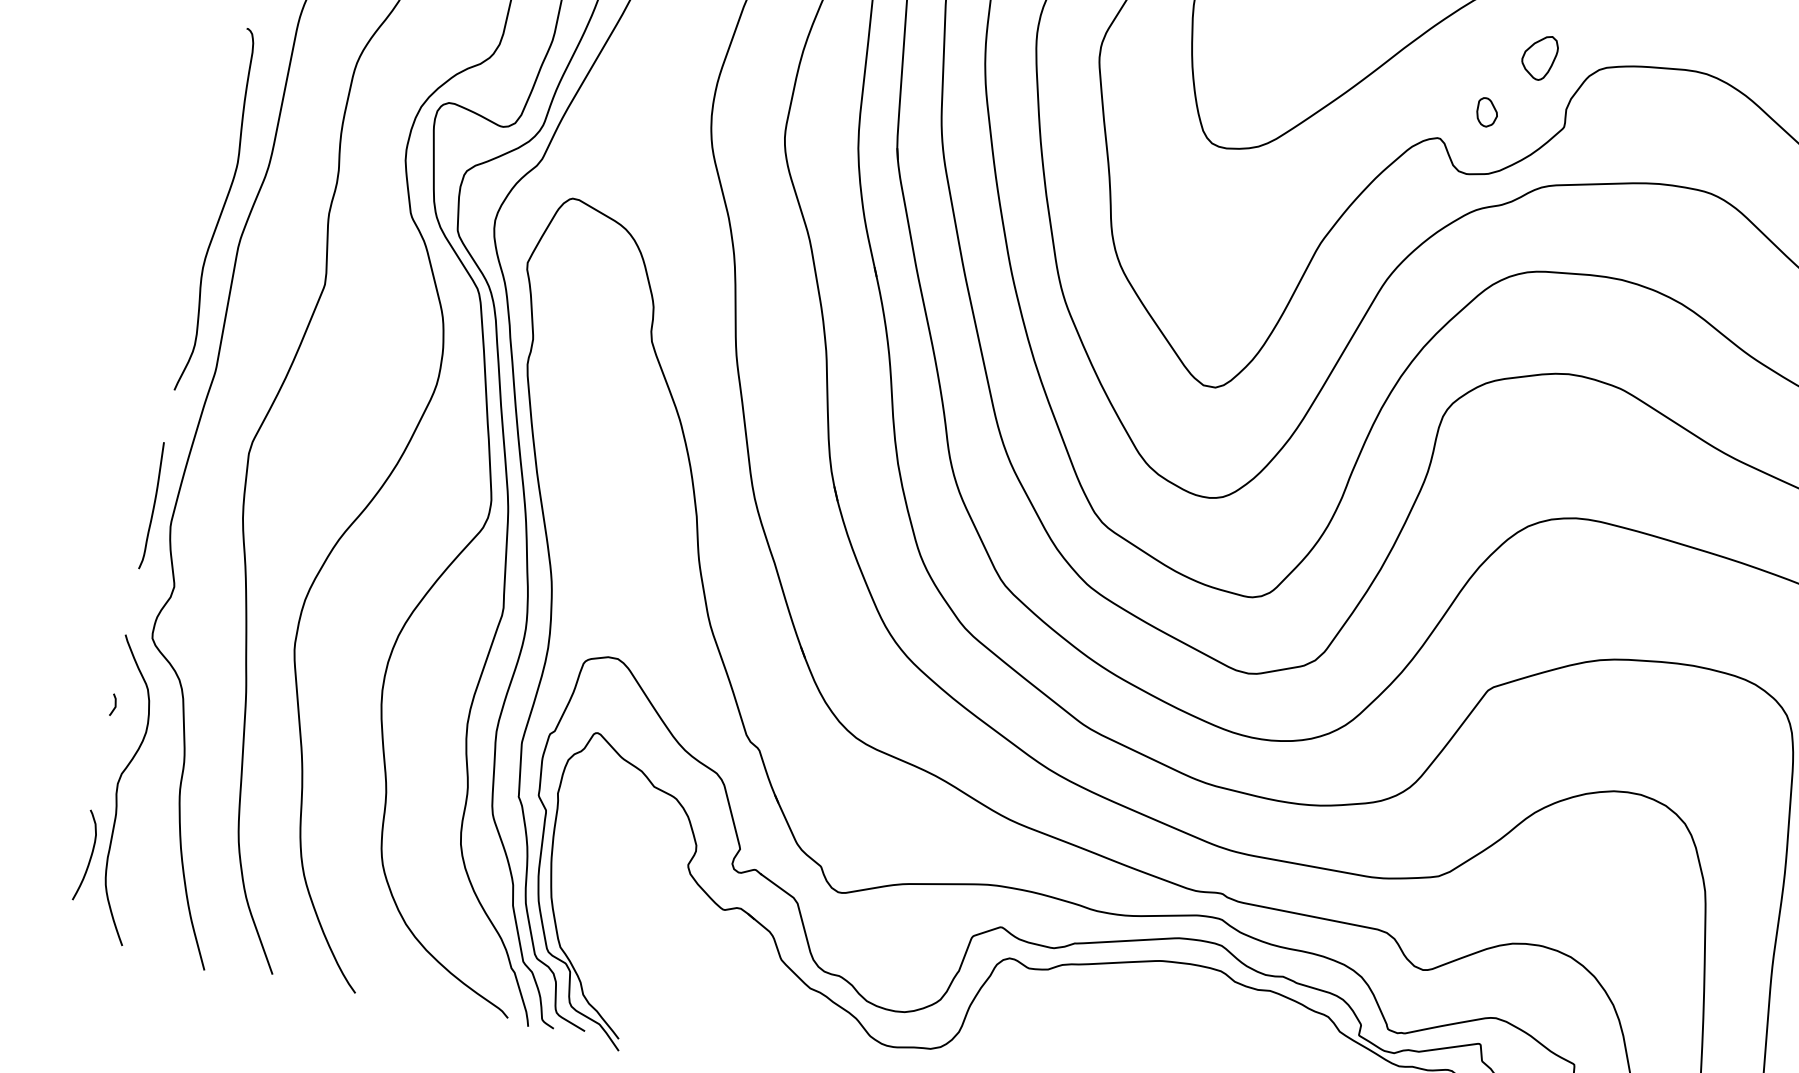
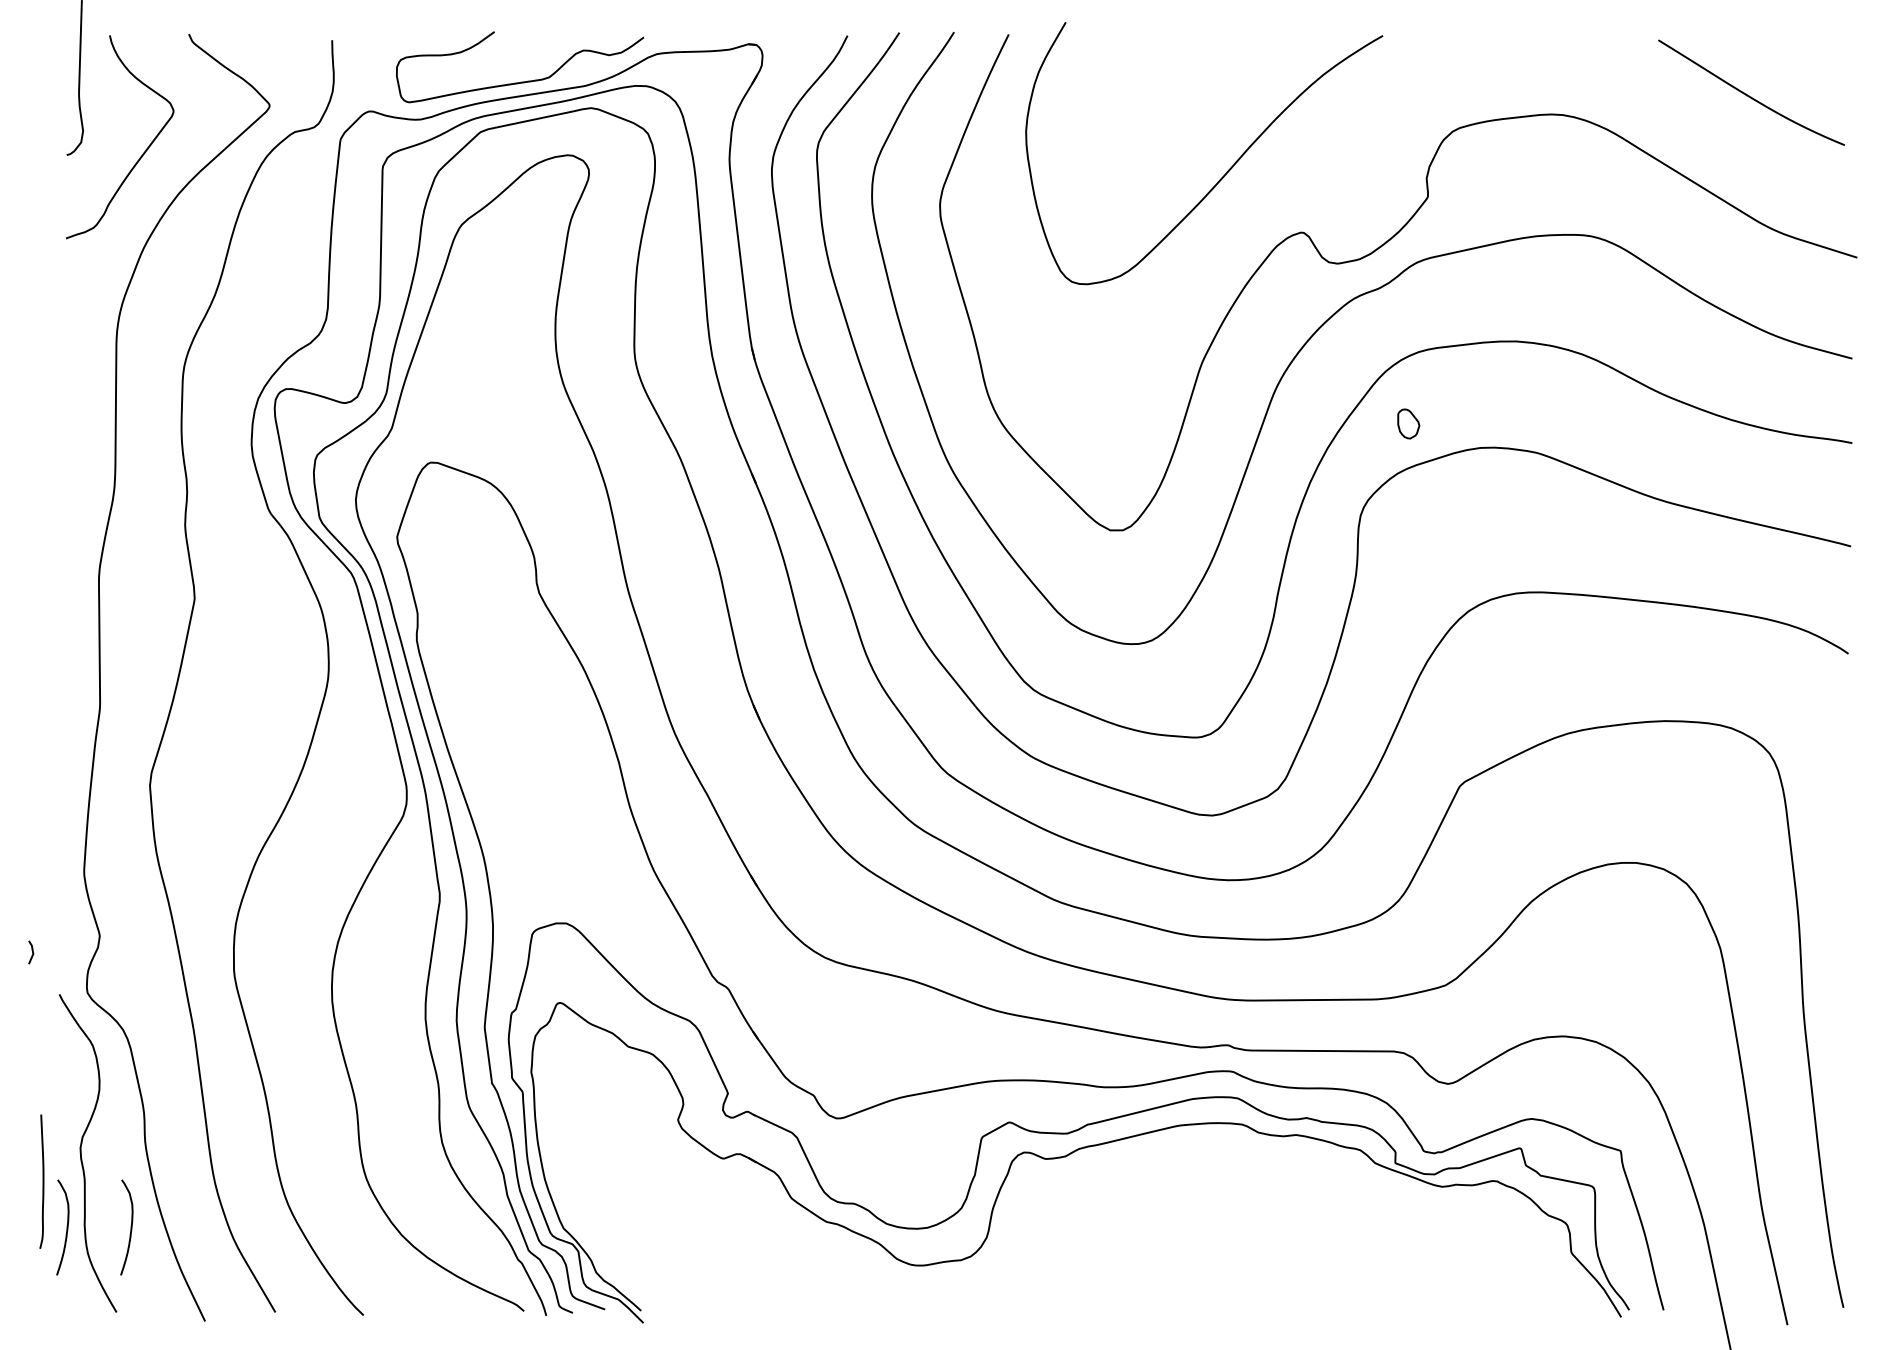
part: (1539, 57) -> (1389, 130), removed
part: (1487, 112) -> (1408, 423), moved
curve: (221, 210) -> (74, 543), removed
curve: (153, 505) -> (42, 1181), moved
curve: (115, 705) -> (32, 952), moved
curve: (150, 868) -> (130, 1227), added

